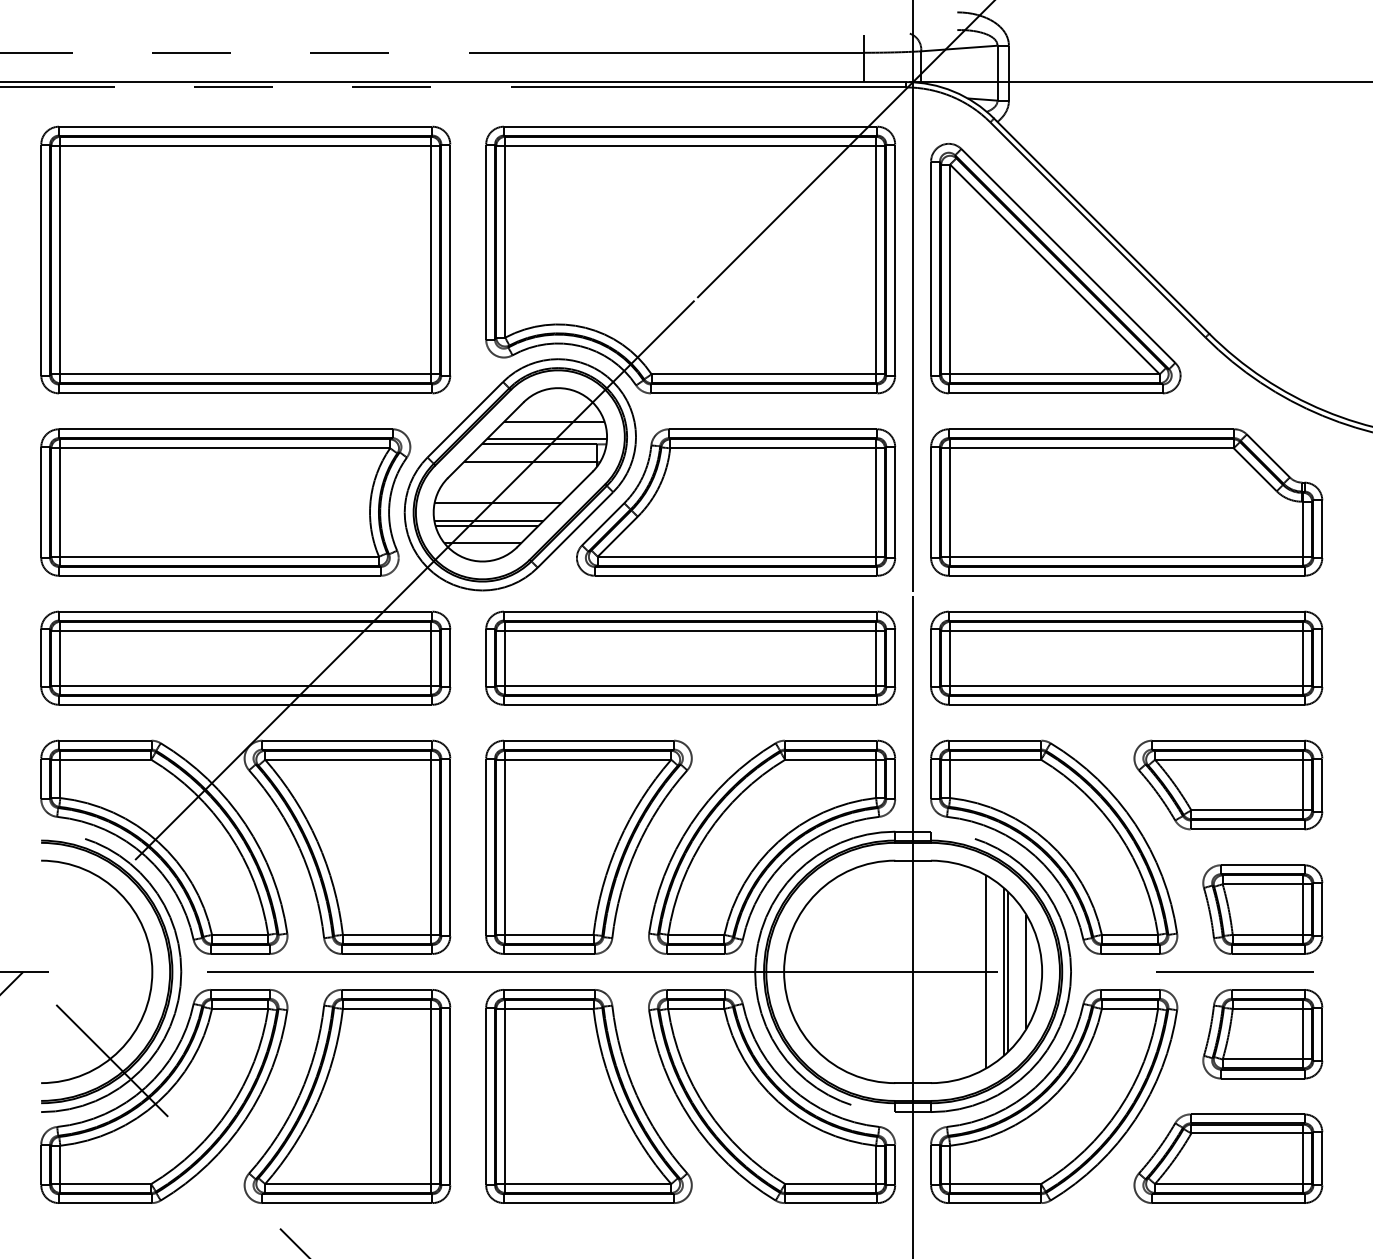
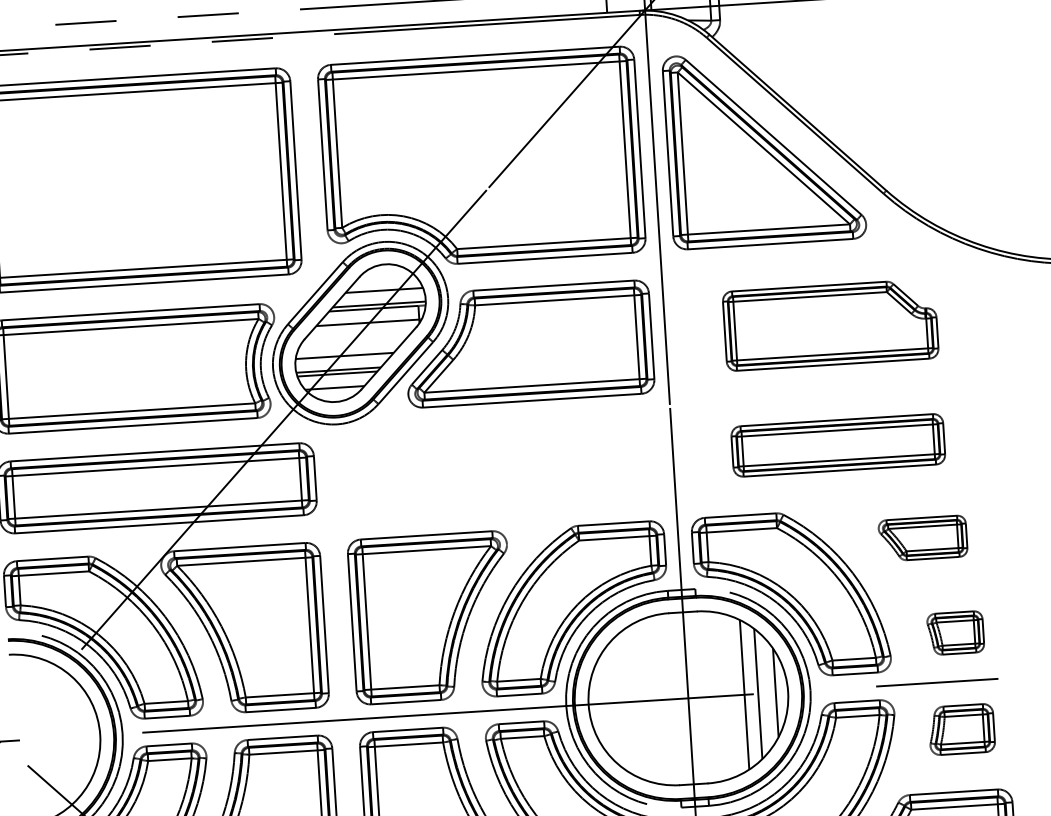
part: (1126, 502) -> (830, 325), size x0.7
part: (690, 657) -> (500, 466), removed
part: (1126, 657) -> (838, 444), size x0.7
part: (1228, 784) -> (923, 538), size x0.6
part: (1262, 909) -> (955, 633), size x0.6
line: (1008, 971) -> (762, 693), removed
part: (1262, 1034) -> (961, 729), size x0.7

